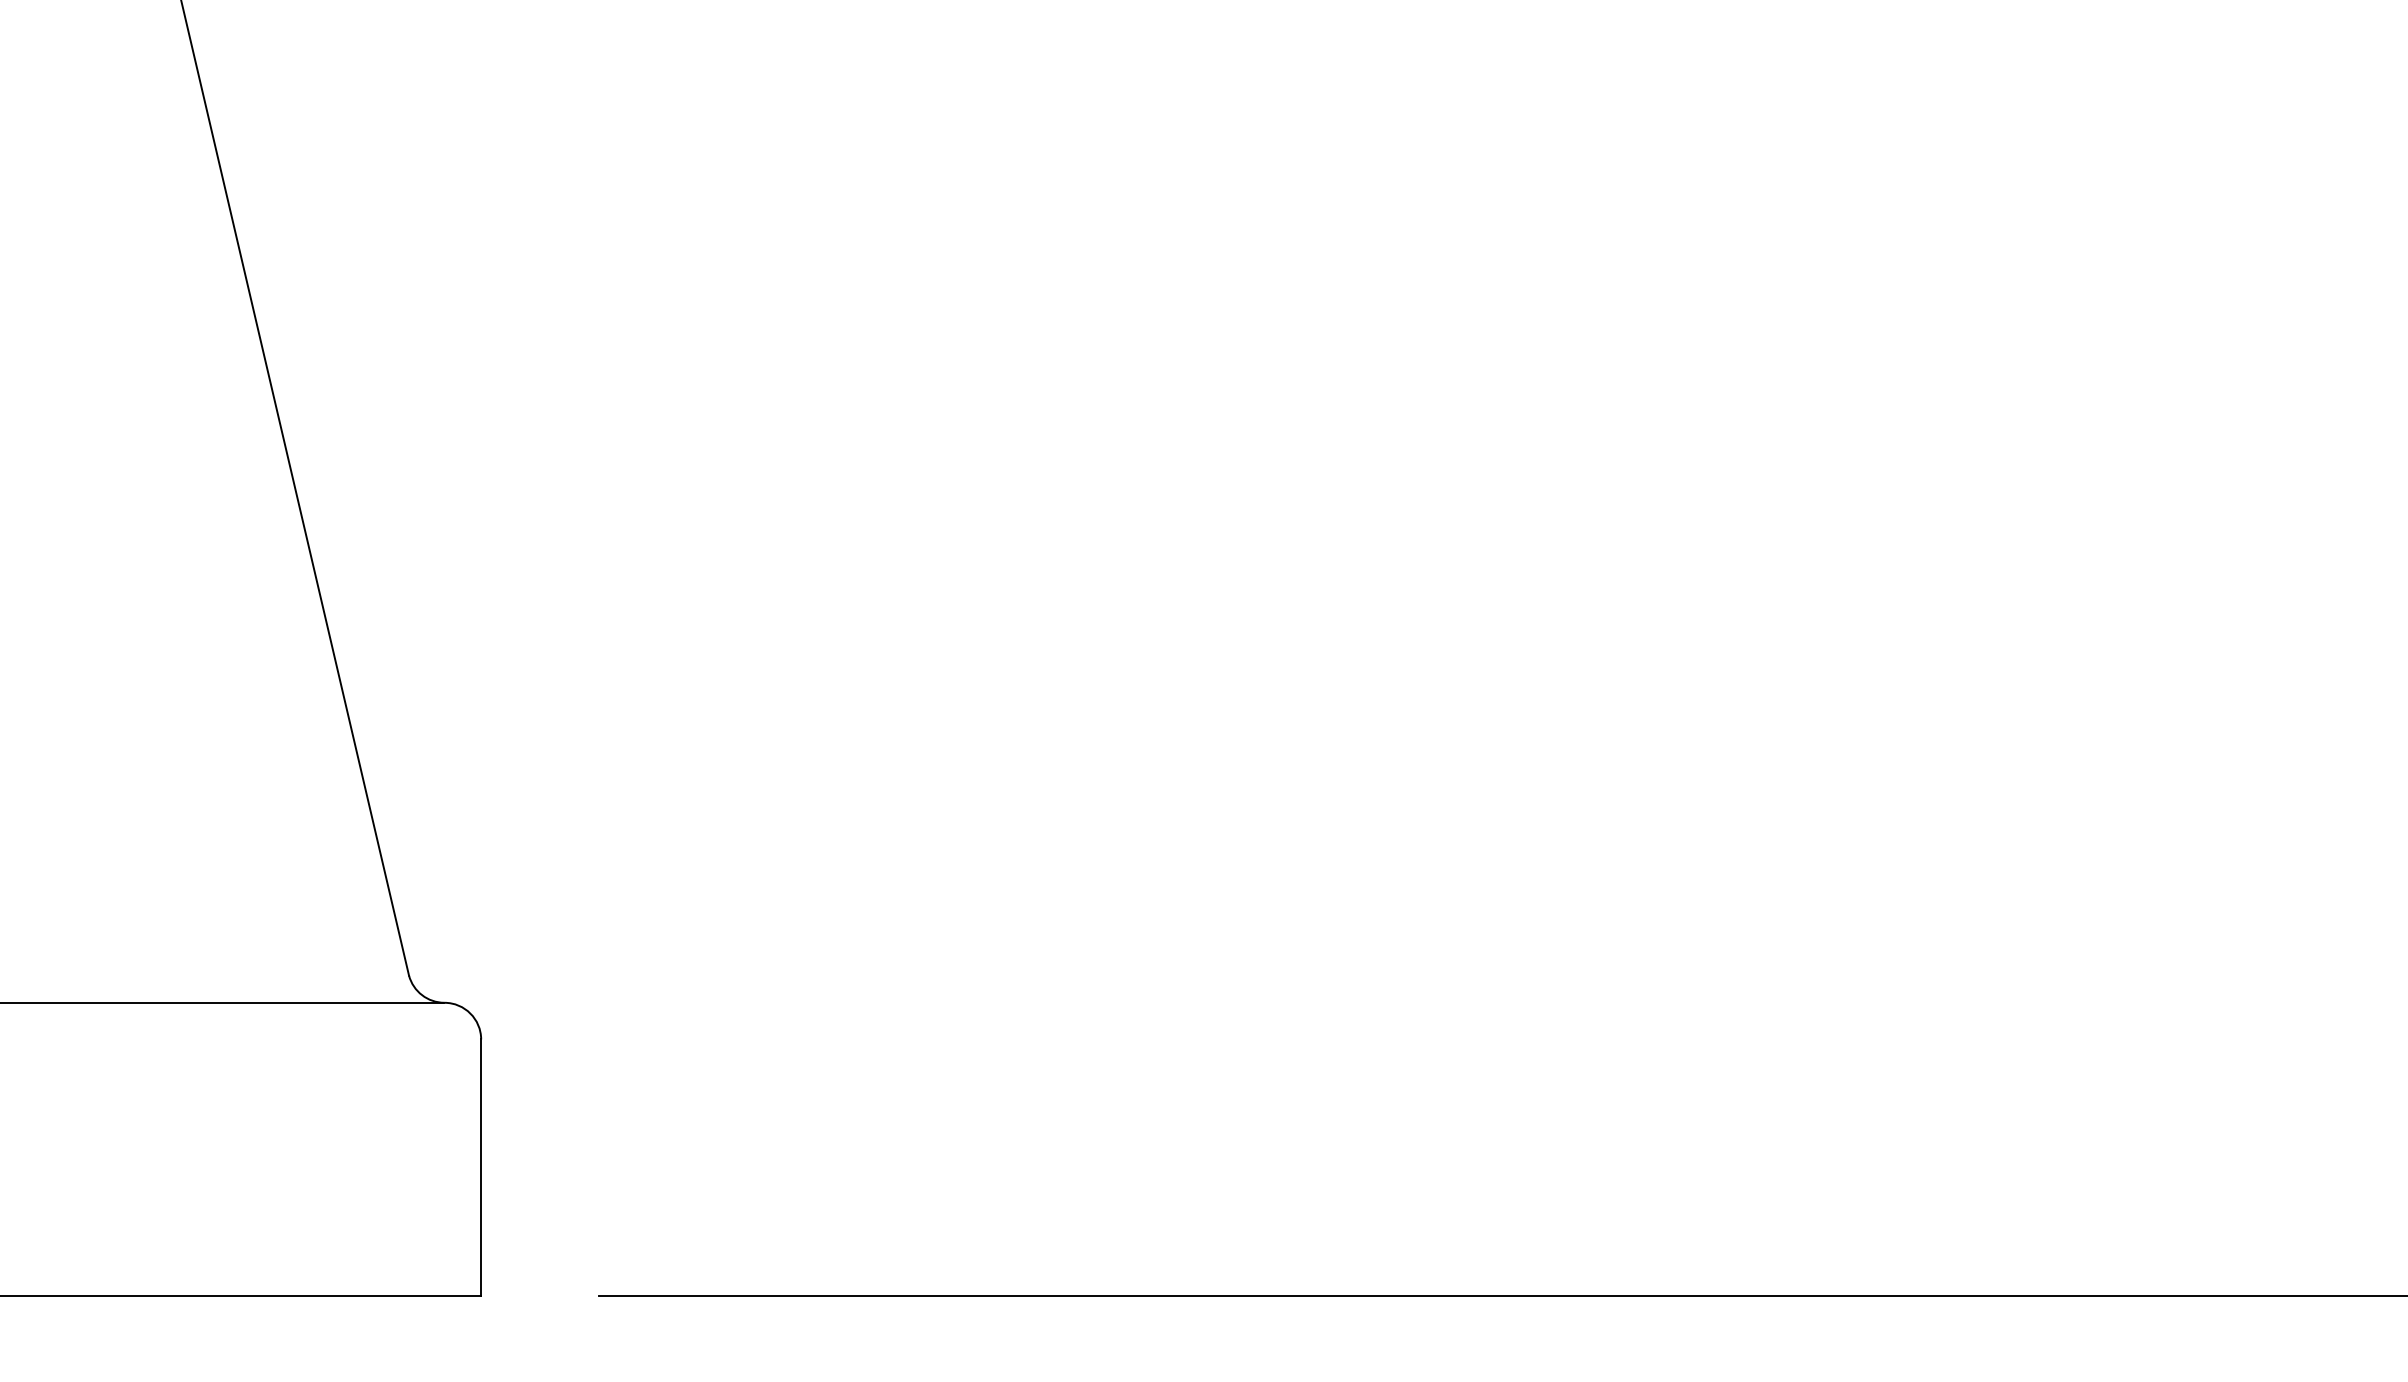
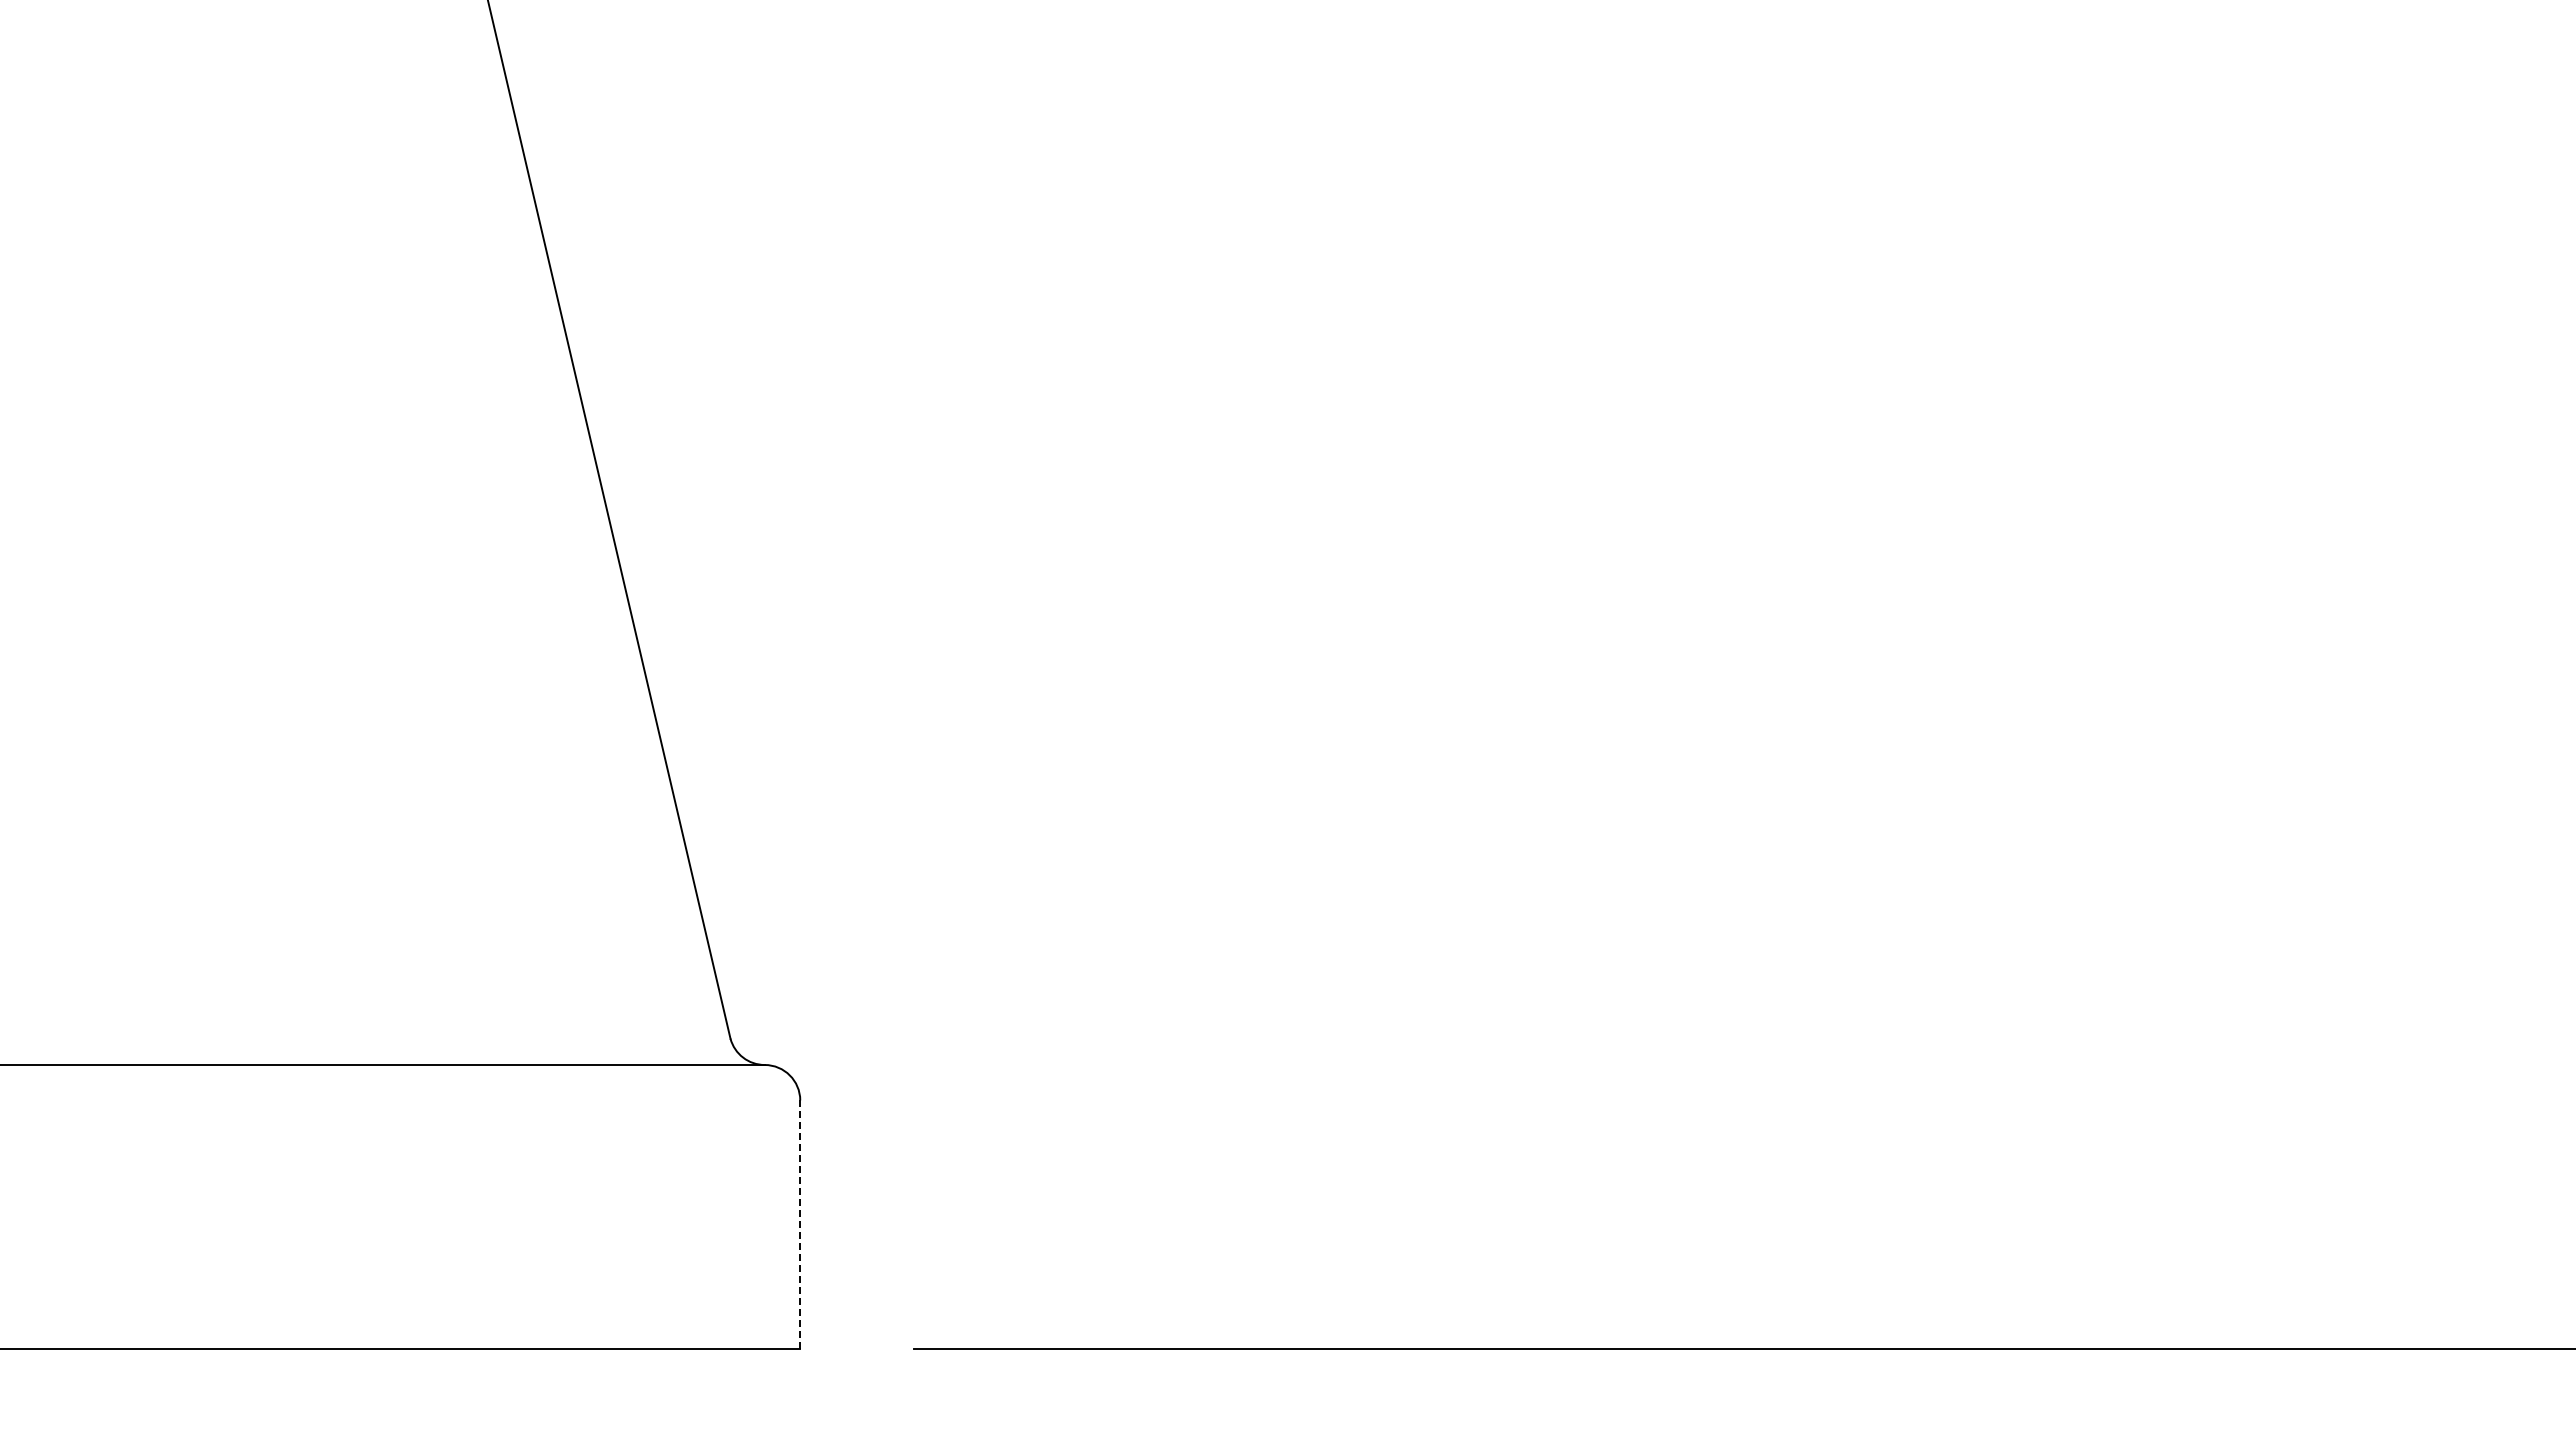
line: (481, 1167) -> (800, 1224), solid -> dashed

